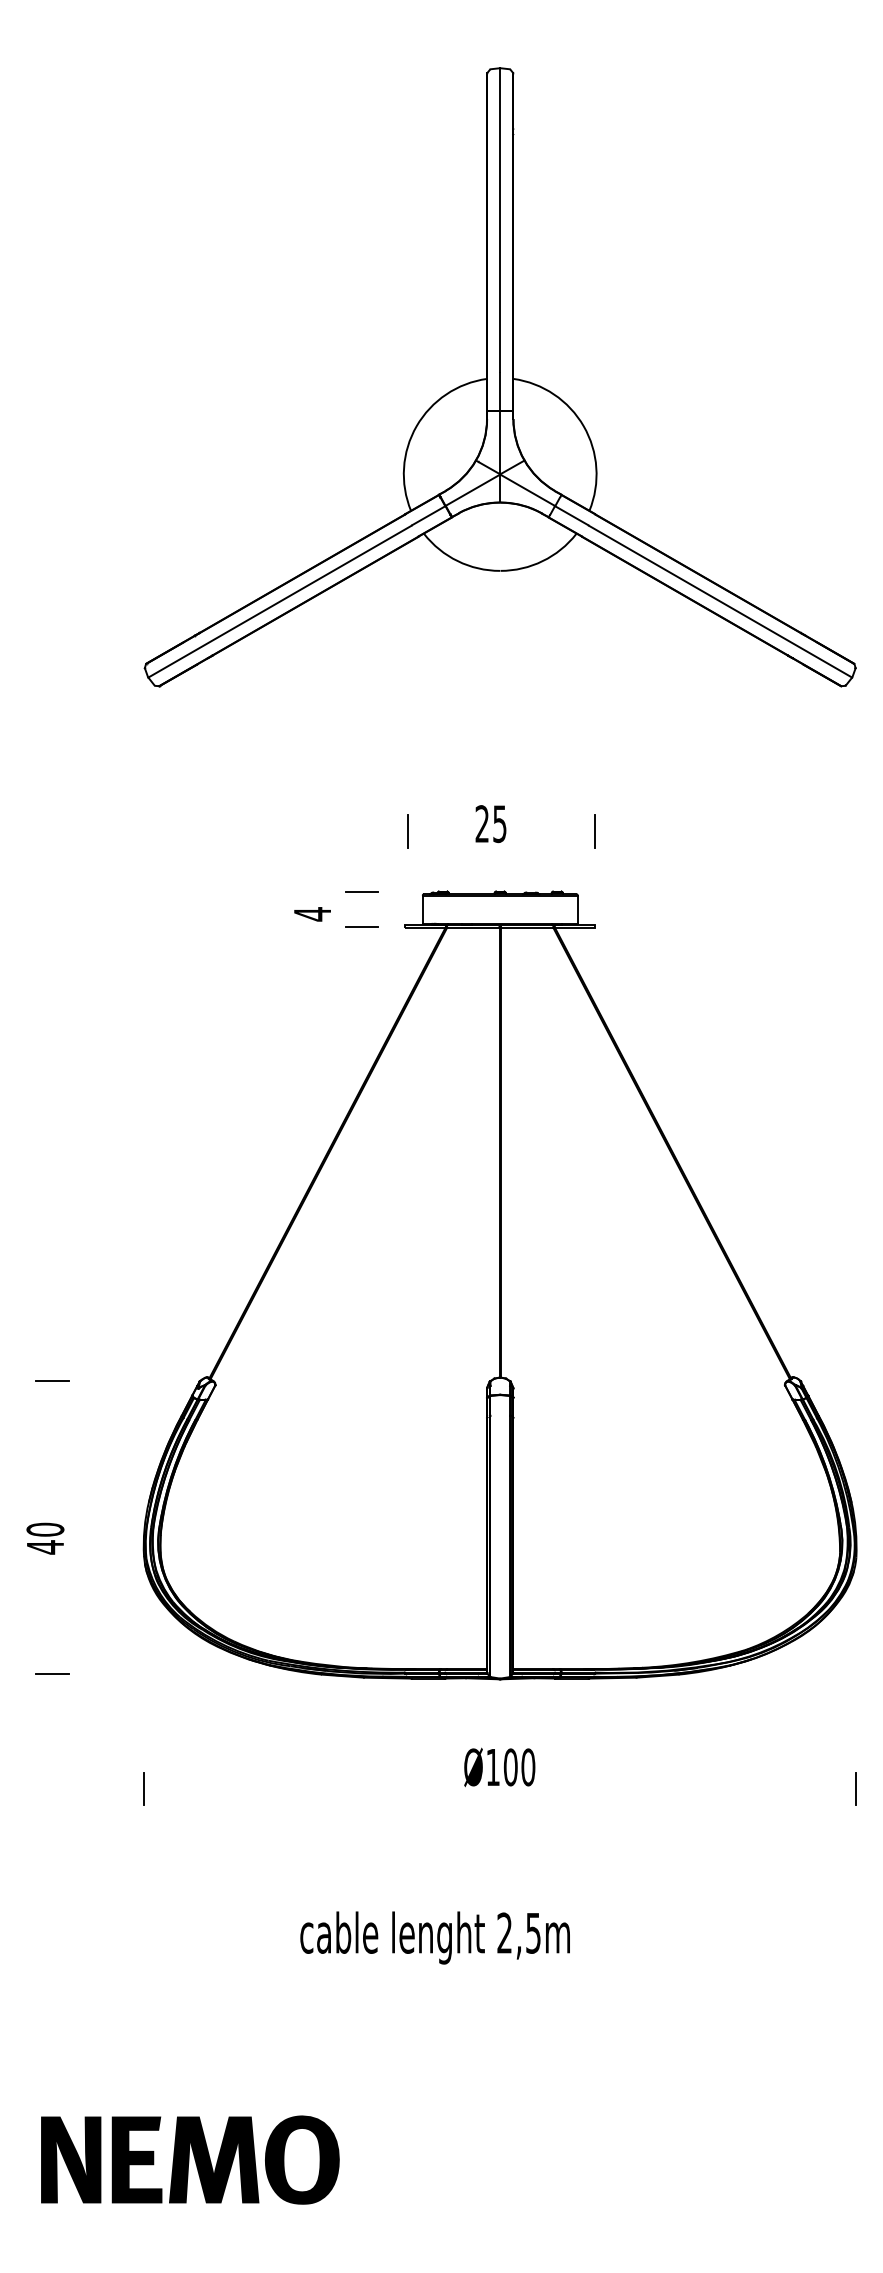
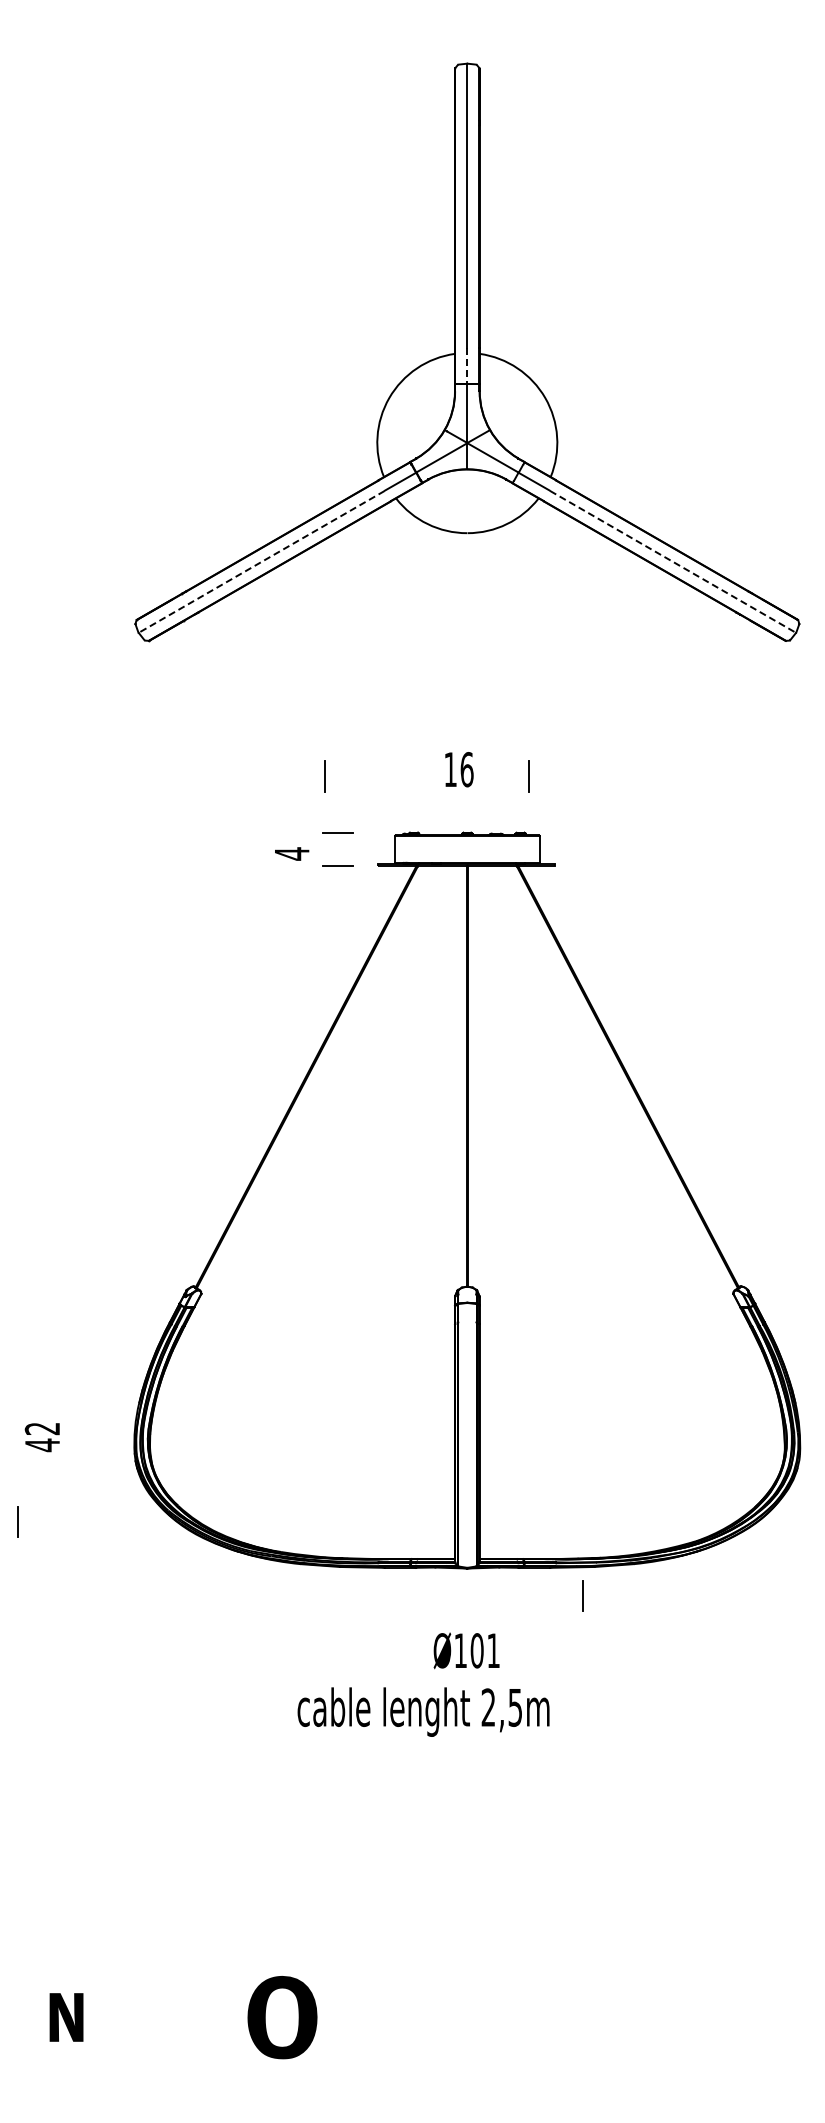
line: (500, 391) -> (467, 365), solid -> dashed
line: (279, 601) -> (261, 561), solid -> dashed
line: (719, 601) -> (672, 561), solid -> dashed
text: (490, 823) -> (458, 769), 25 -> 16
line: (407, 831) -> (324, 776), moved
line: (594, 831) -> (528, 776), moved
line: (52, 1380) -> (49, 1289), removed
text: (45, 1529) -> (42, 1428), 40 -> 42
line: (52, 1673) -> (49, 1563), removed
text: (528, 1767) -> (493, 1650), Ø100 -> Ø101
line: (142, 1788) -> (17, 1521), moved
line: (854, 1788) -> (582, 1595), moved
text: (435, 1937) -> (423, 1711), moved
part: (71, 2159) -> (66, 2017), size x0.6
fill: (136, 2159) -> (127, 2017), removed
fill: (213, 2159) -> (199, 2017), removed

